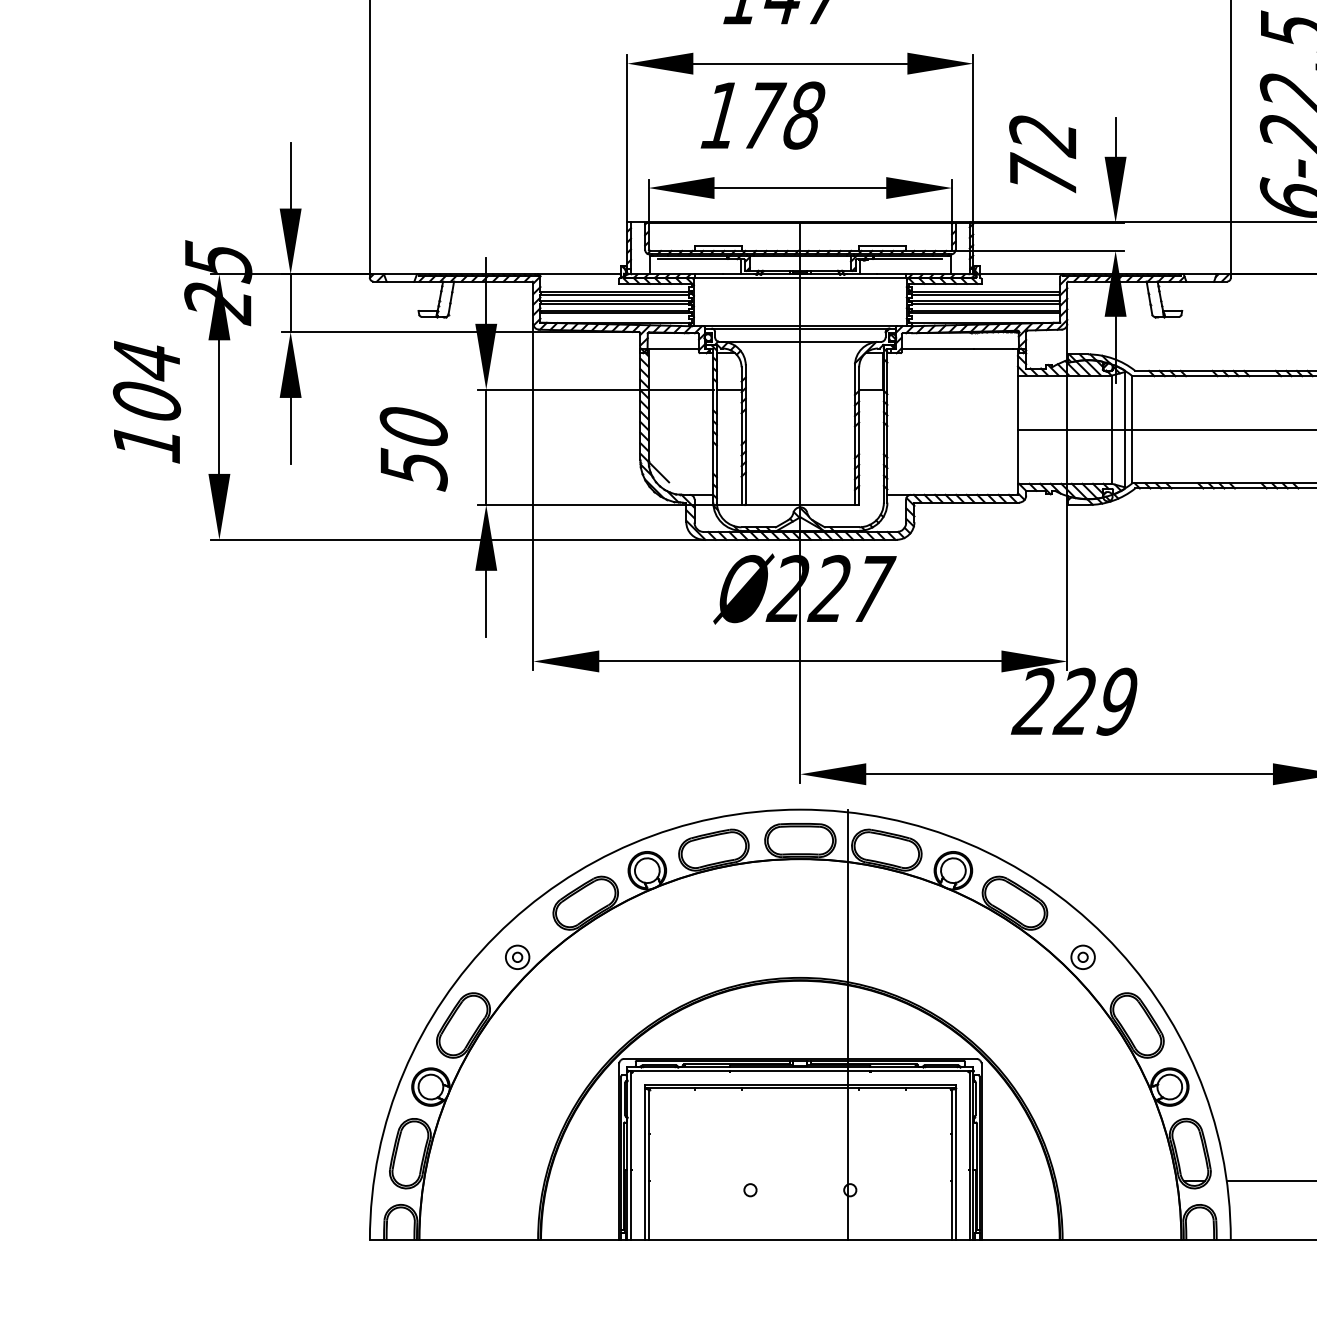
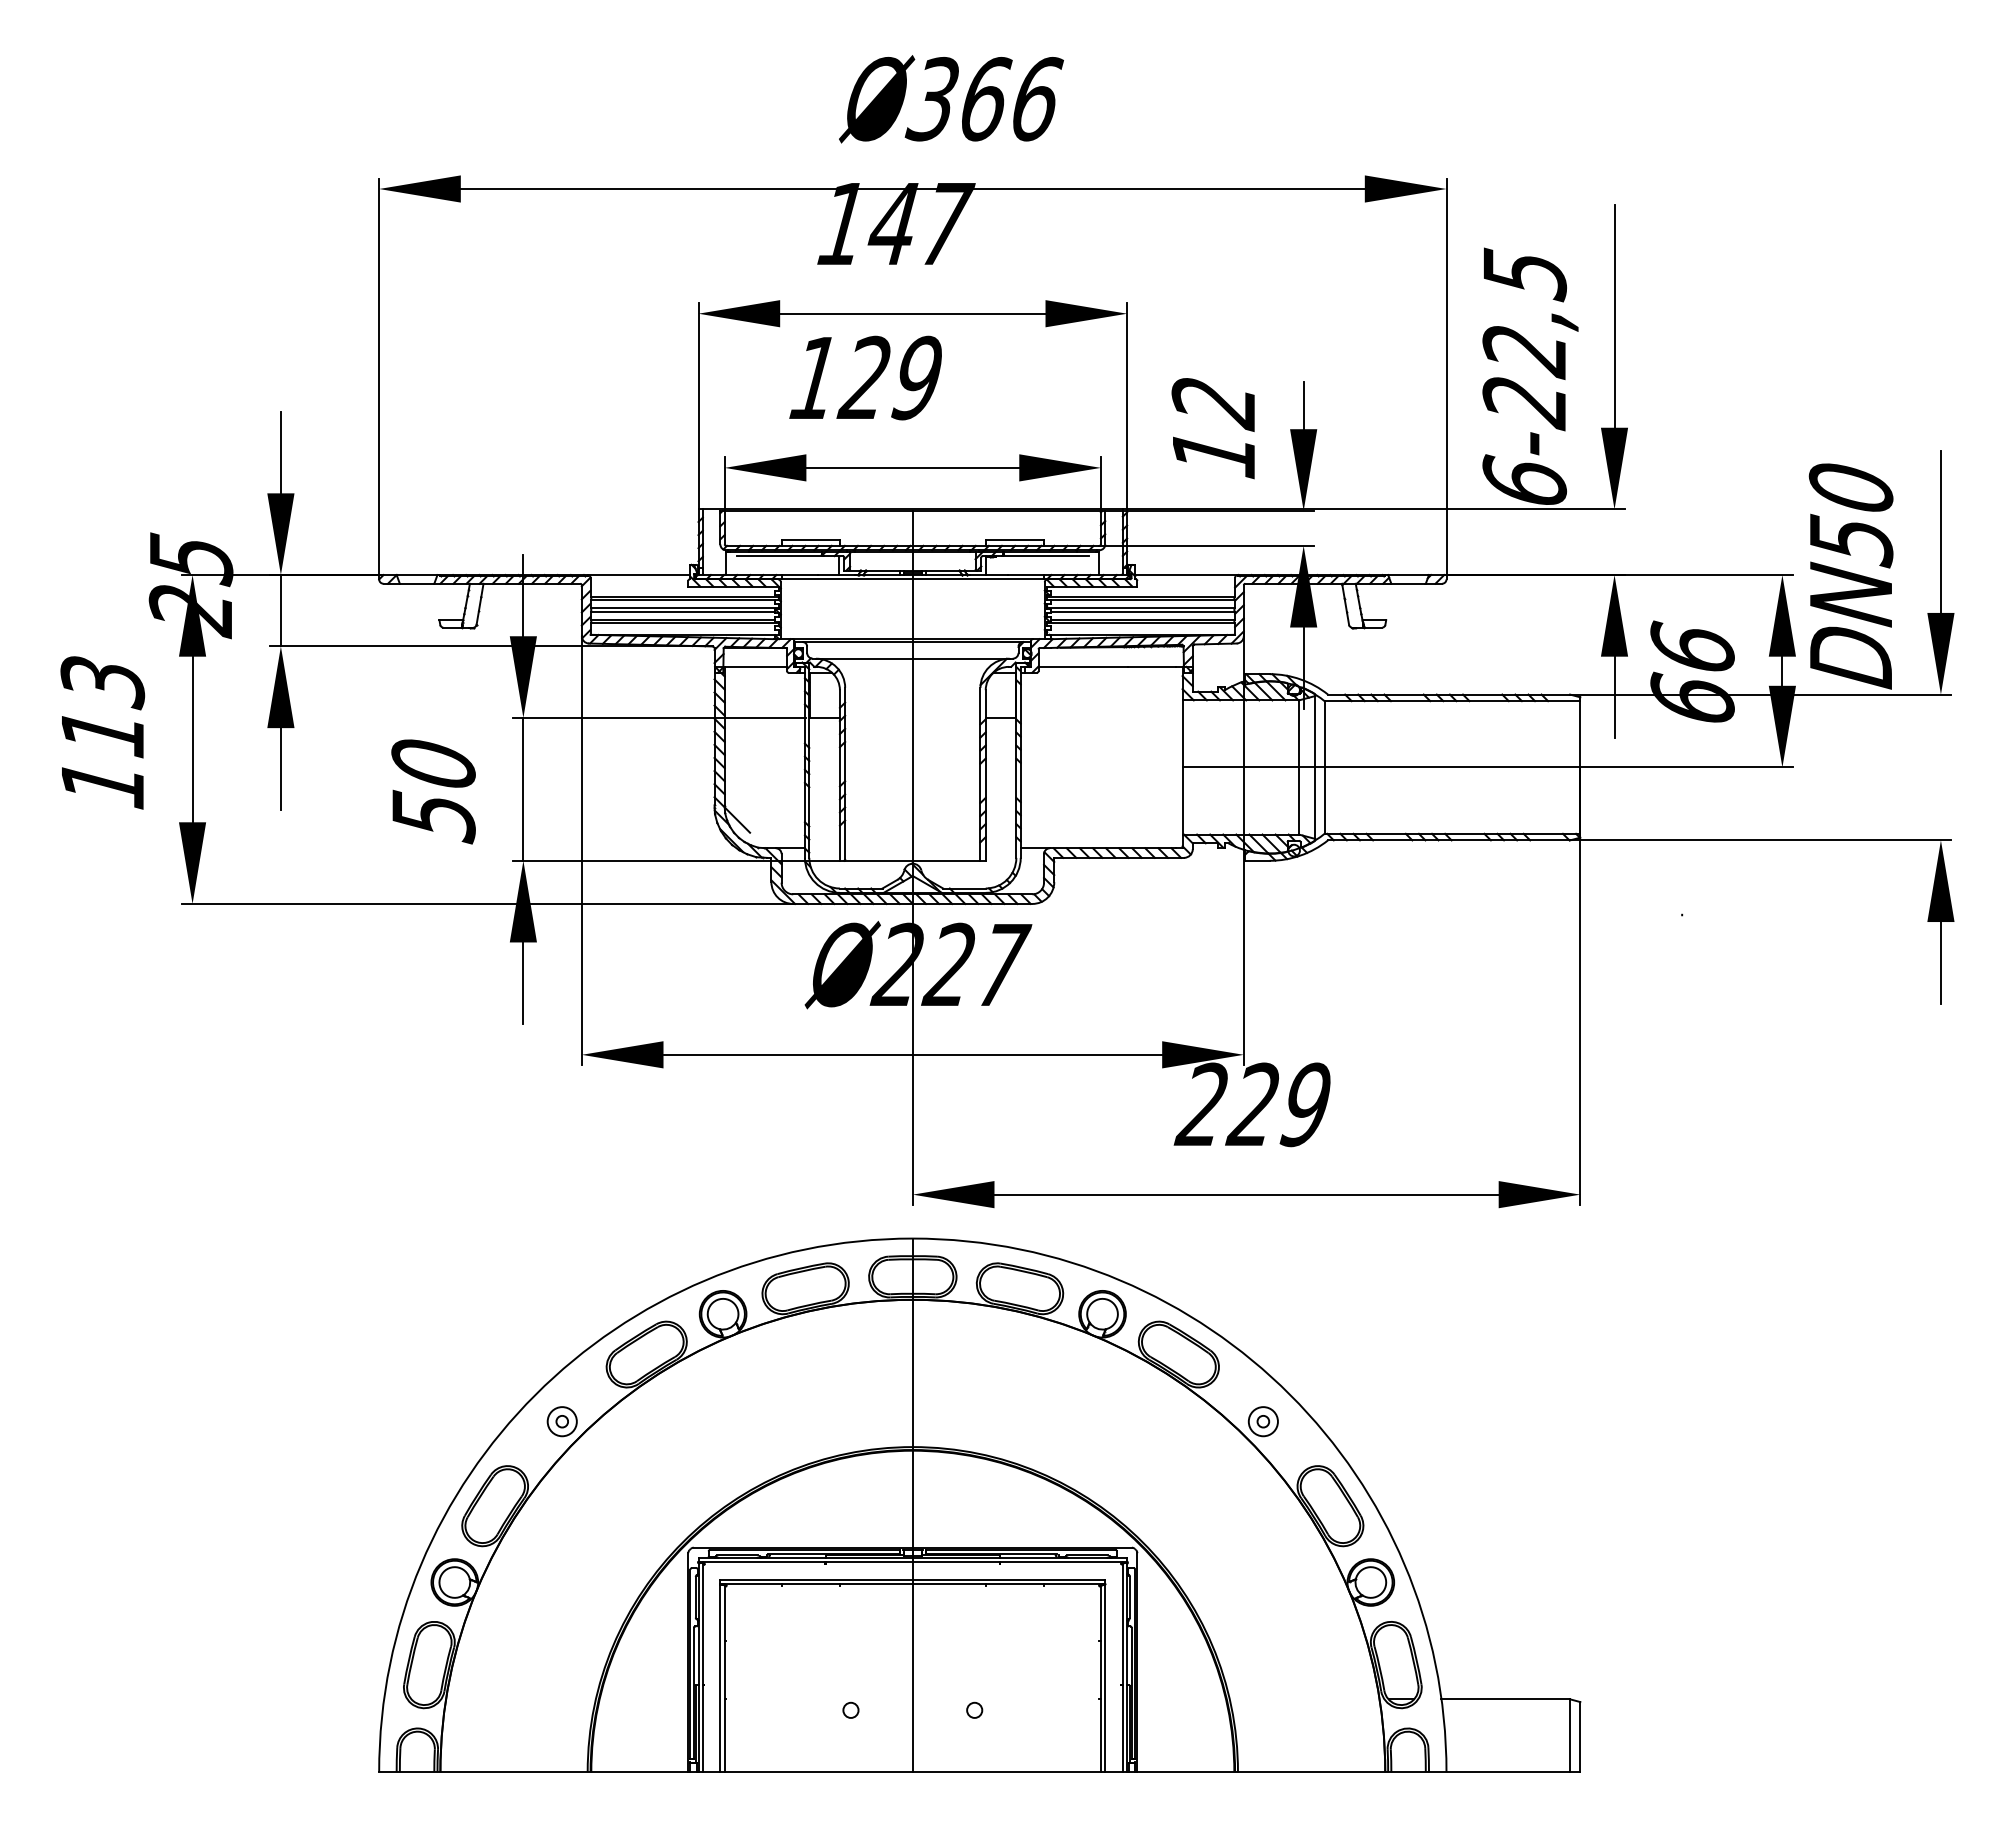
text: (781, 115) -> (889, 377), 178 -> 129
text: (1042, 174) -> (1213, 451), 72 -> 12
text: (146, 381) -> (102, 707), 104 -> 113
line: (847, 1024) -> (912, 1505), moved

